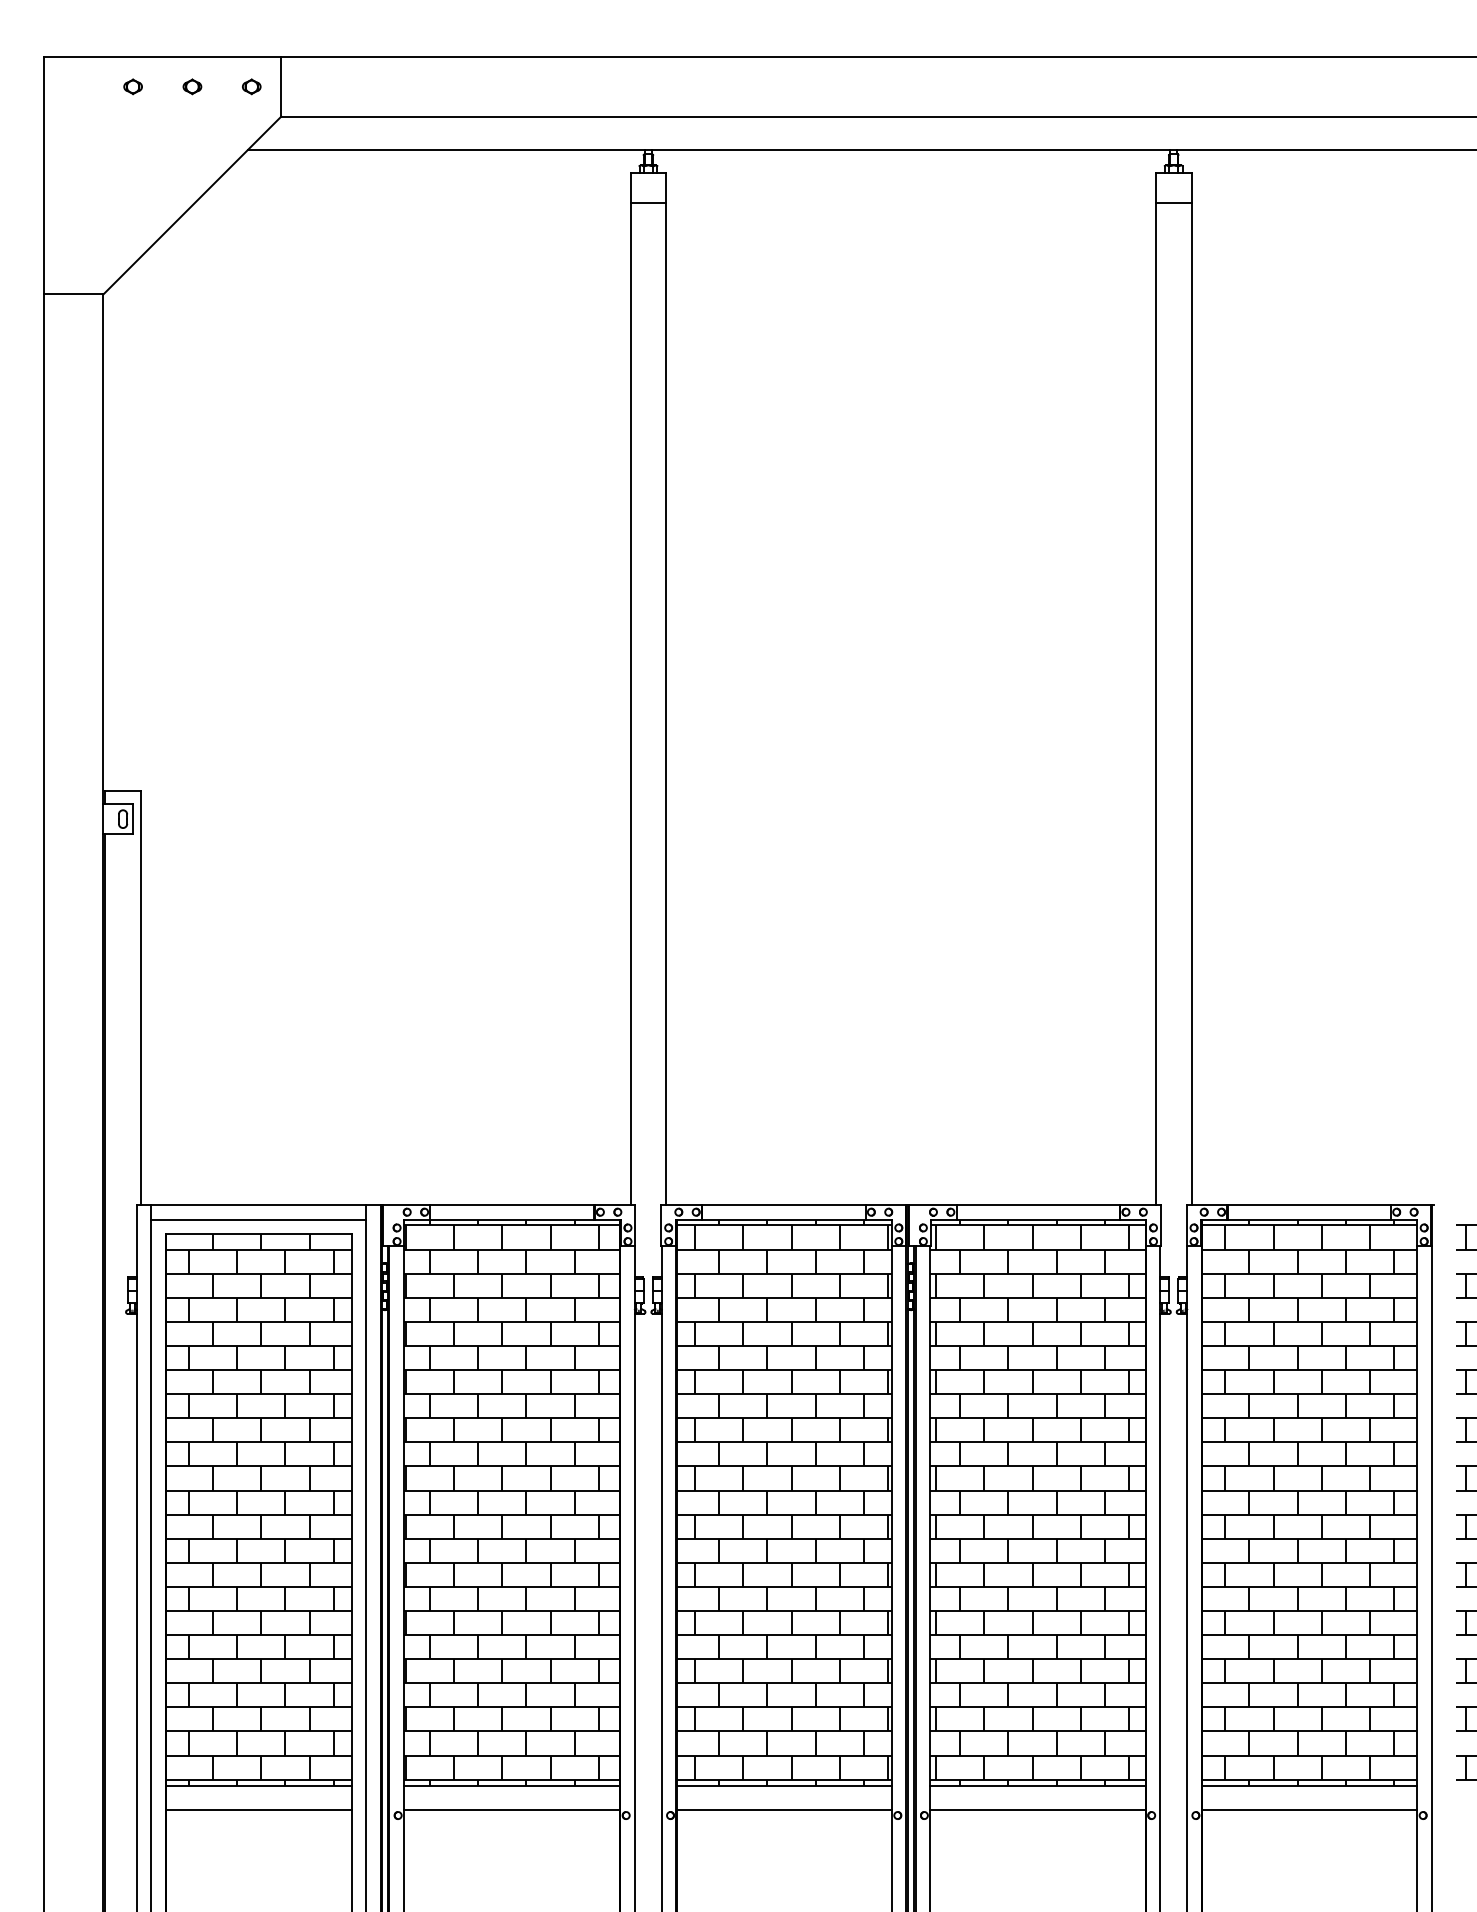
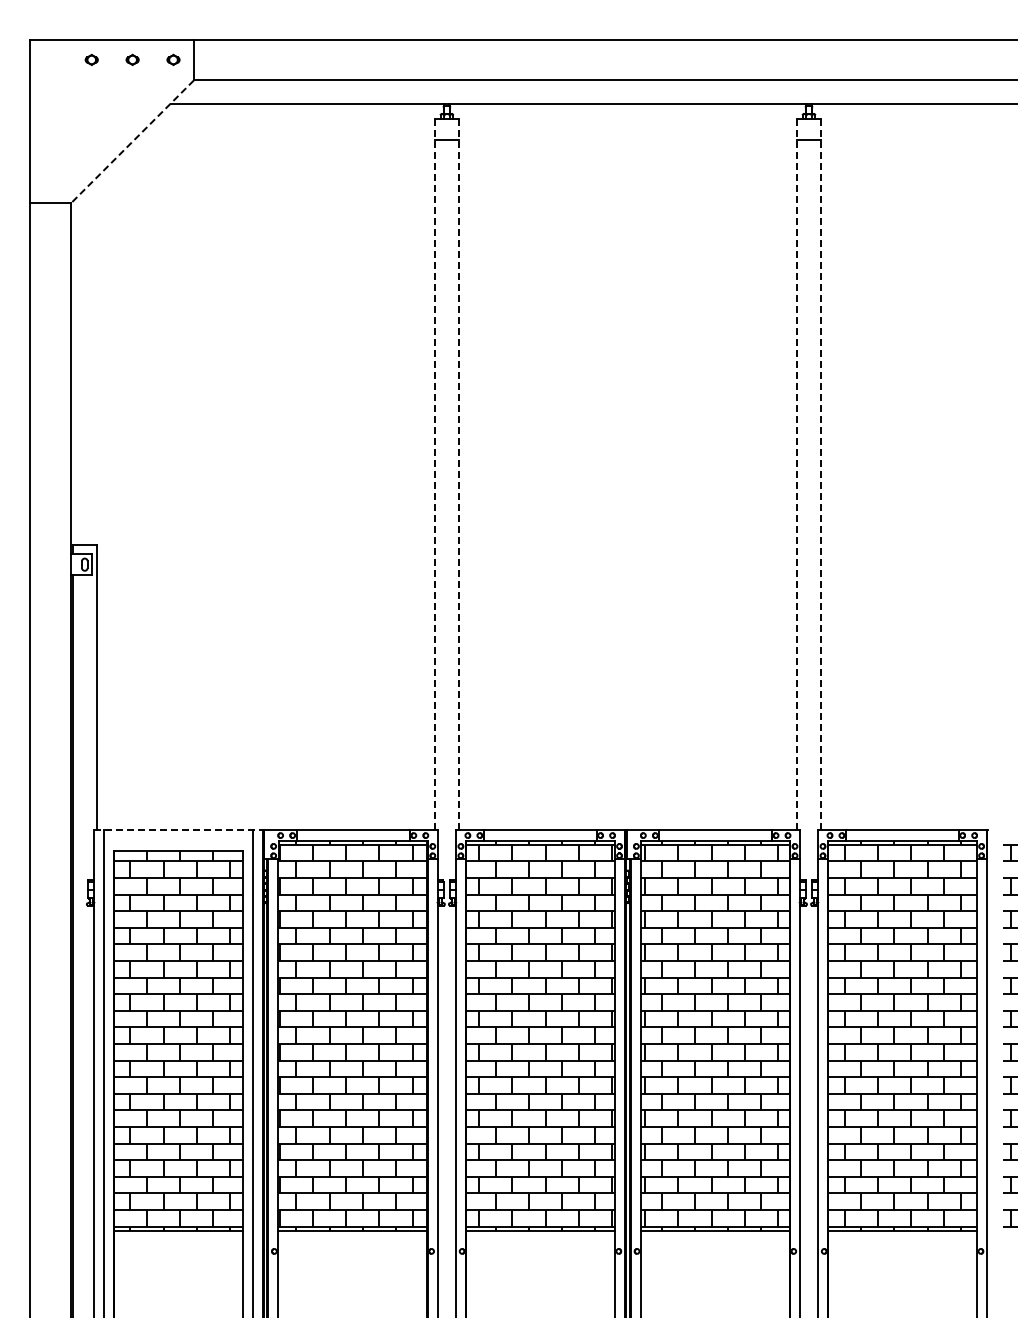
line: (192, 205) -> (132, 141), solid -> dashed
line: (630, 688) -> (434, 474), solid -> dashed
line: (666, 688) -> (459, 474), solid -> dashed
line: (1155, 688) -> (796, 474), solid -> dashed
line: (1191, 688) -> (821, 474), solid -> dashed
line: (258, 1204) -> (178, 830), solid -> dashed
line: (258, 1219) -> (178, 840), removed
line: (258, 1809) -> (178, 1247), removed
line: (511, 1809) -> (352, 1247), removed
line: (784, 1809) -> (540, 1247), removed
line: (1038, 1809) -> (715, 1247), removed
line: (1309, 1809) -> (902, 1247), removed

